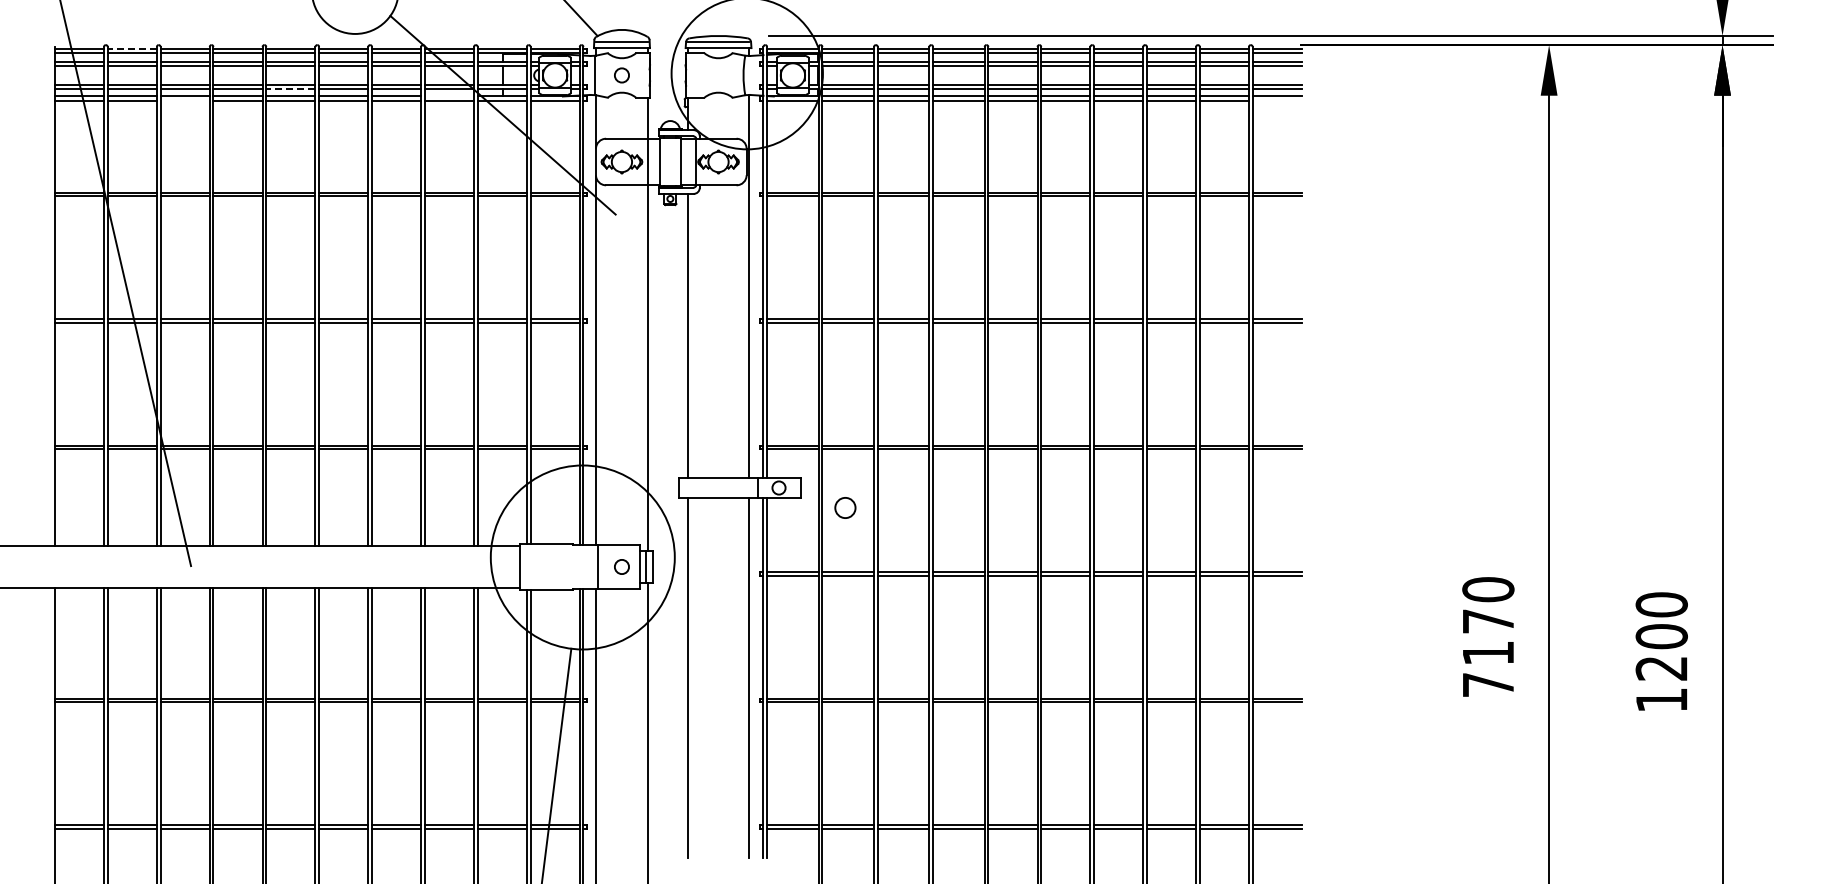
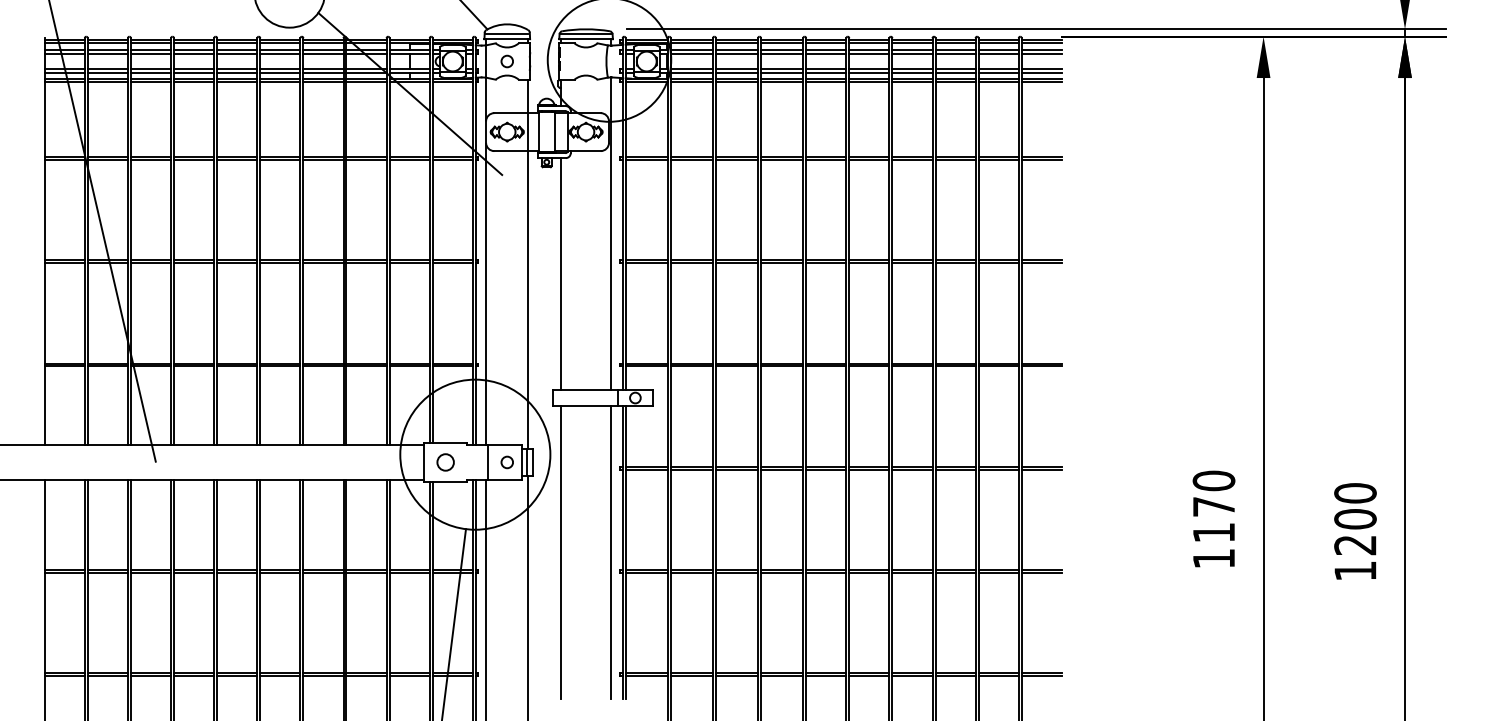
line: (132, 48) -> (108, 39), dashed -> solid
line: (290, 89) -> (236, 72), dashed -> solid
line: (449, 96) -> (366, 78), added
line: (184, 101) -> (150, 82), added
line: (1276, 101) -> (1041, 82), added
circle: (845, 507) -> (445, 462), moved
text: (1488, 684) -> (1214, 558), 7170 -> 1170

